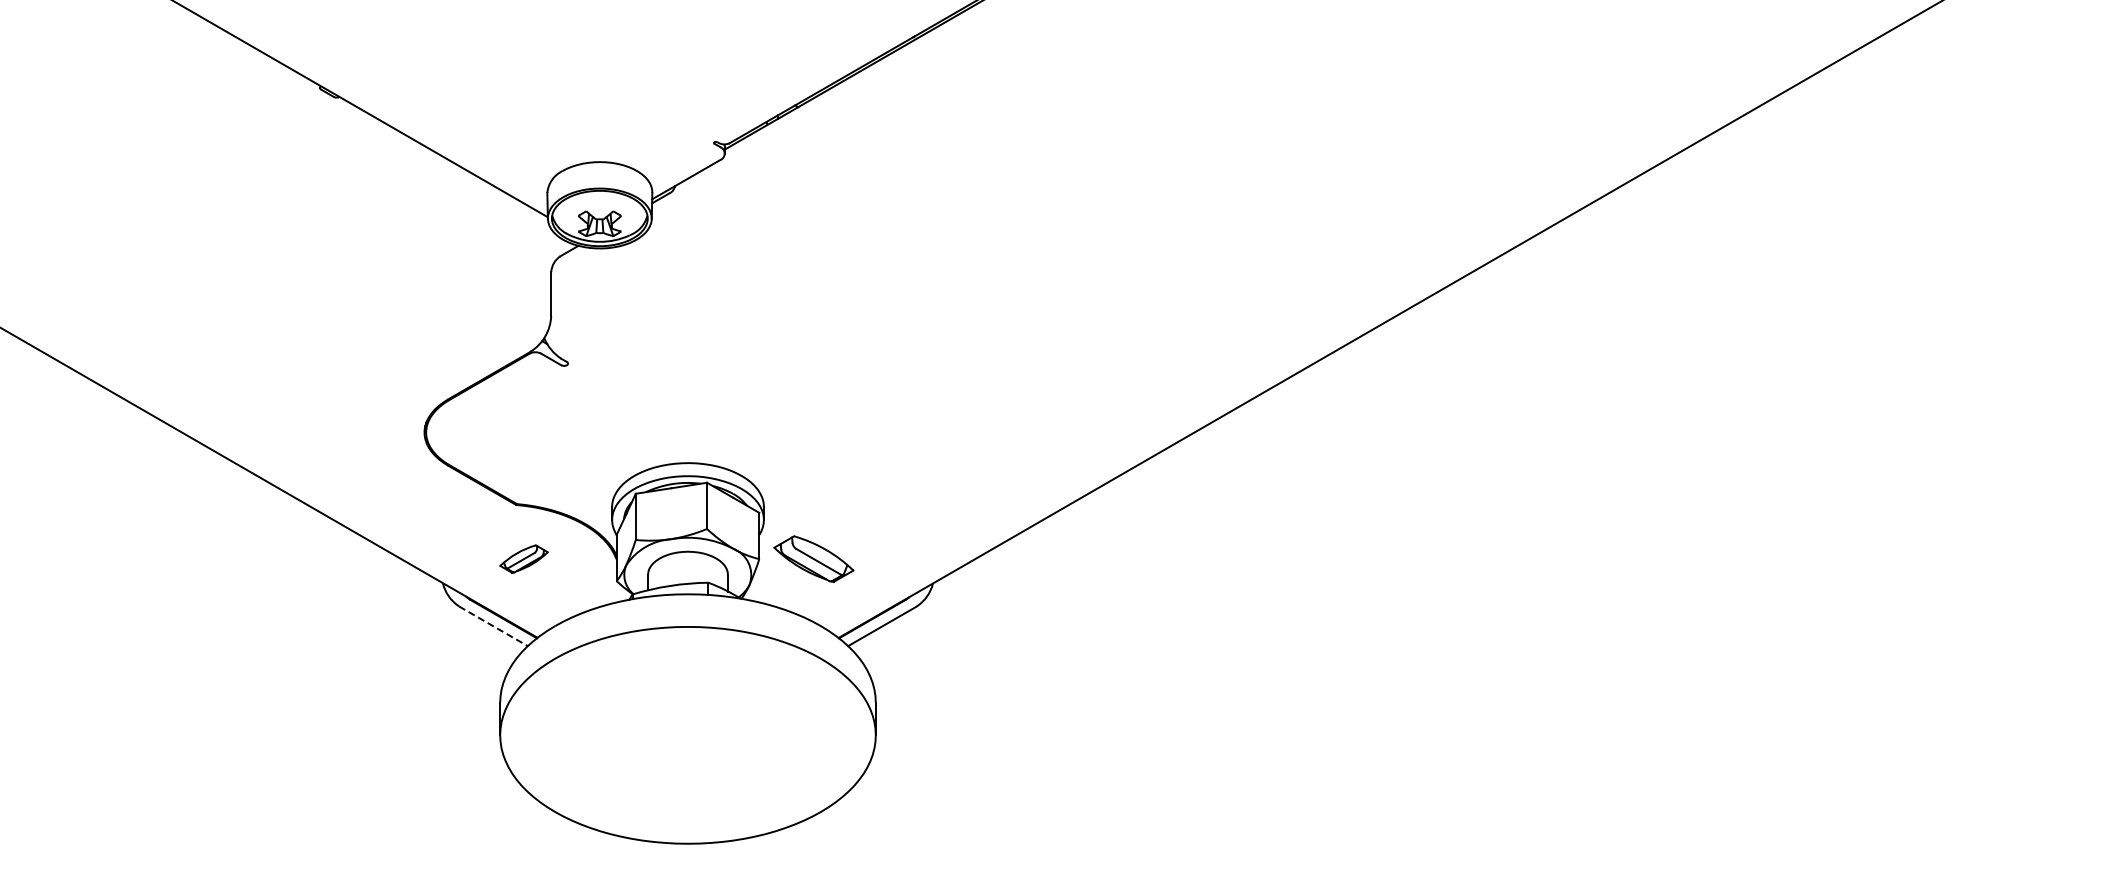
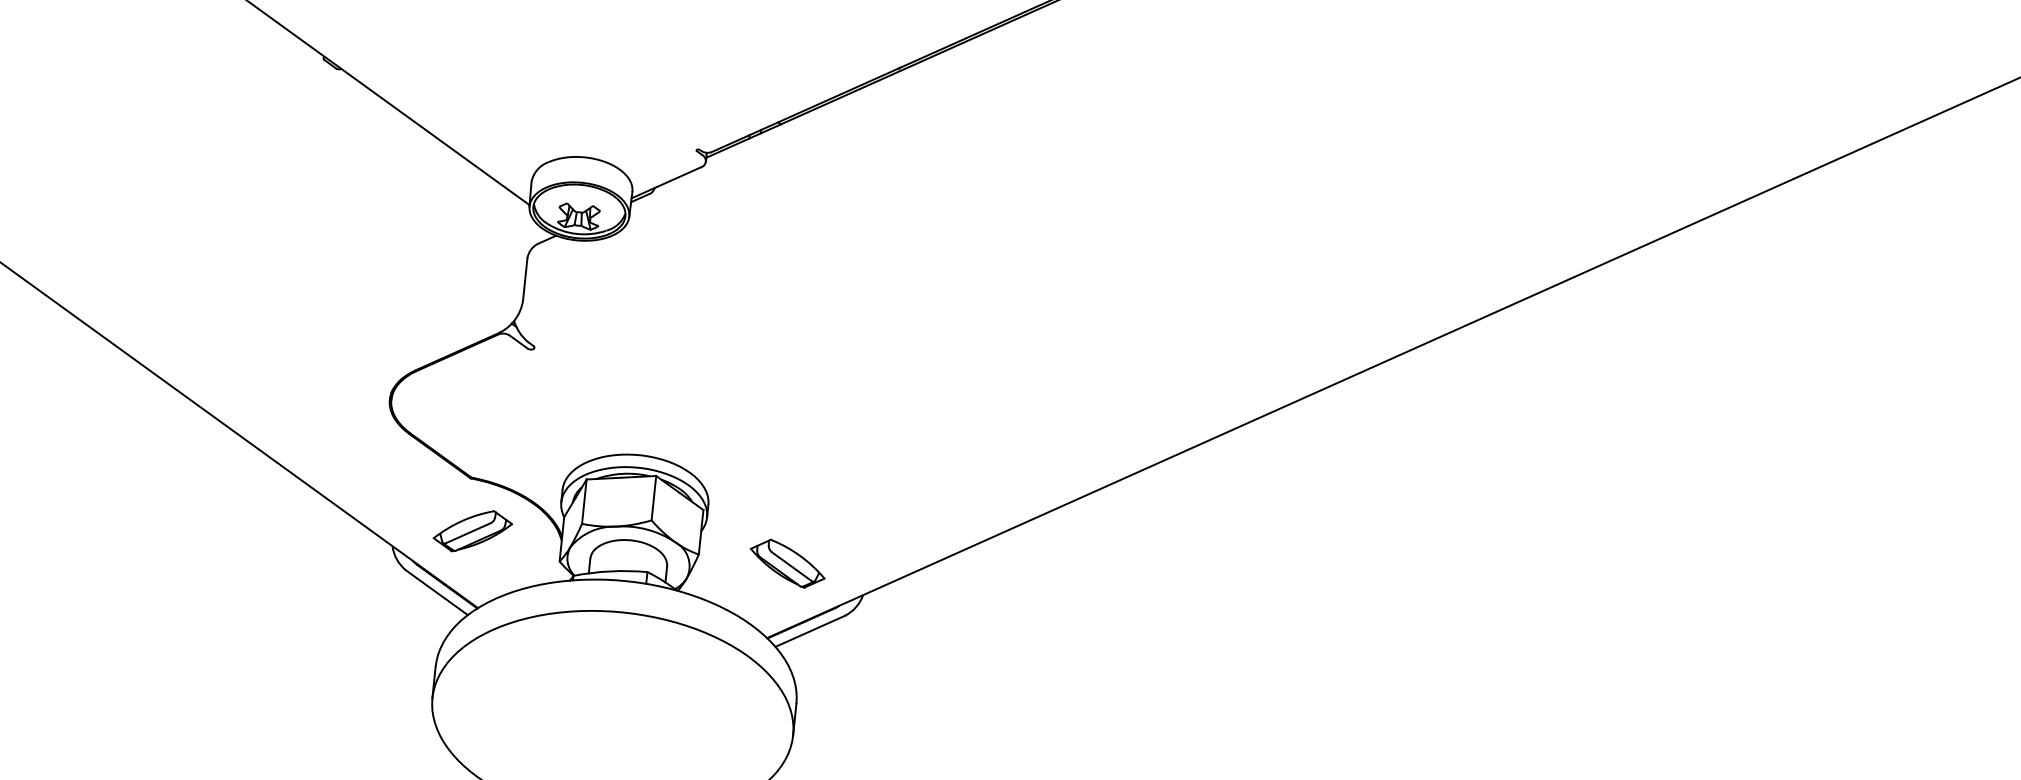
part: (523, 558) -> (472, 530), size x1.67
part: (813, 558) -> (787, 563), moved
line: (493, 626) -> (436, 592), dashed -> solid

